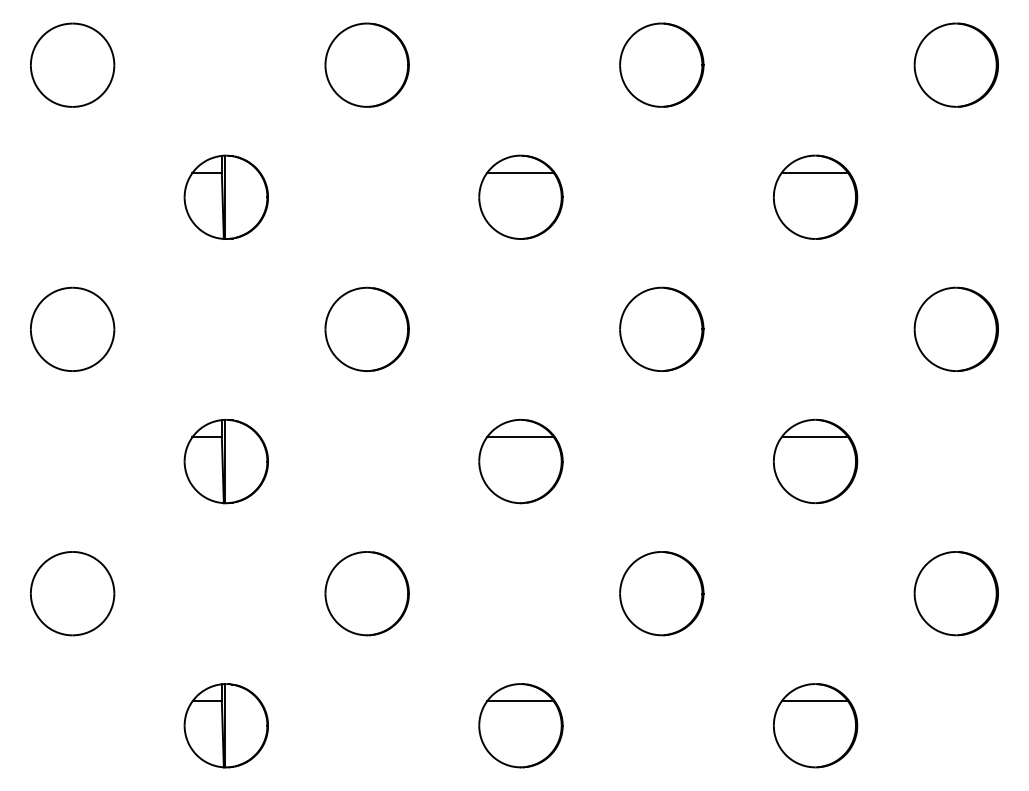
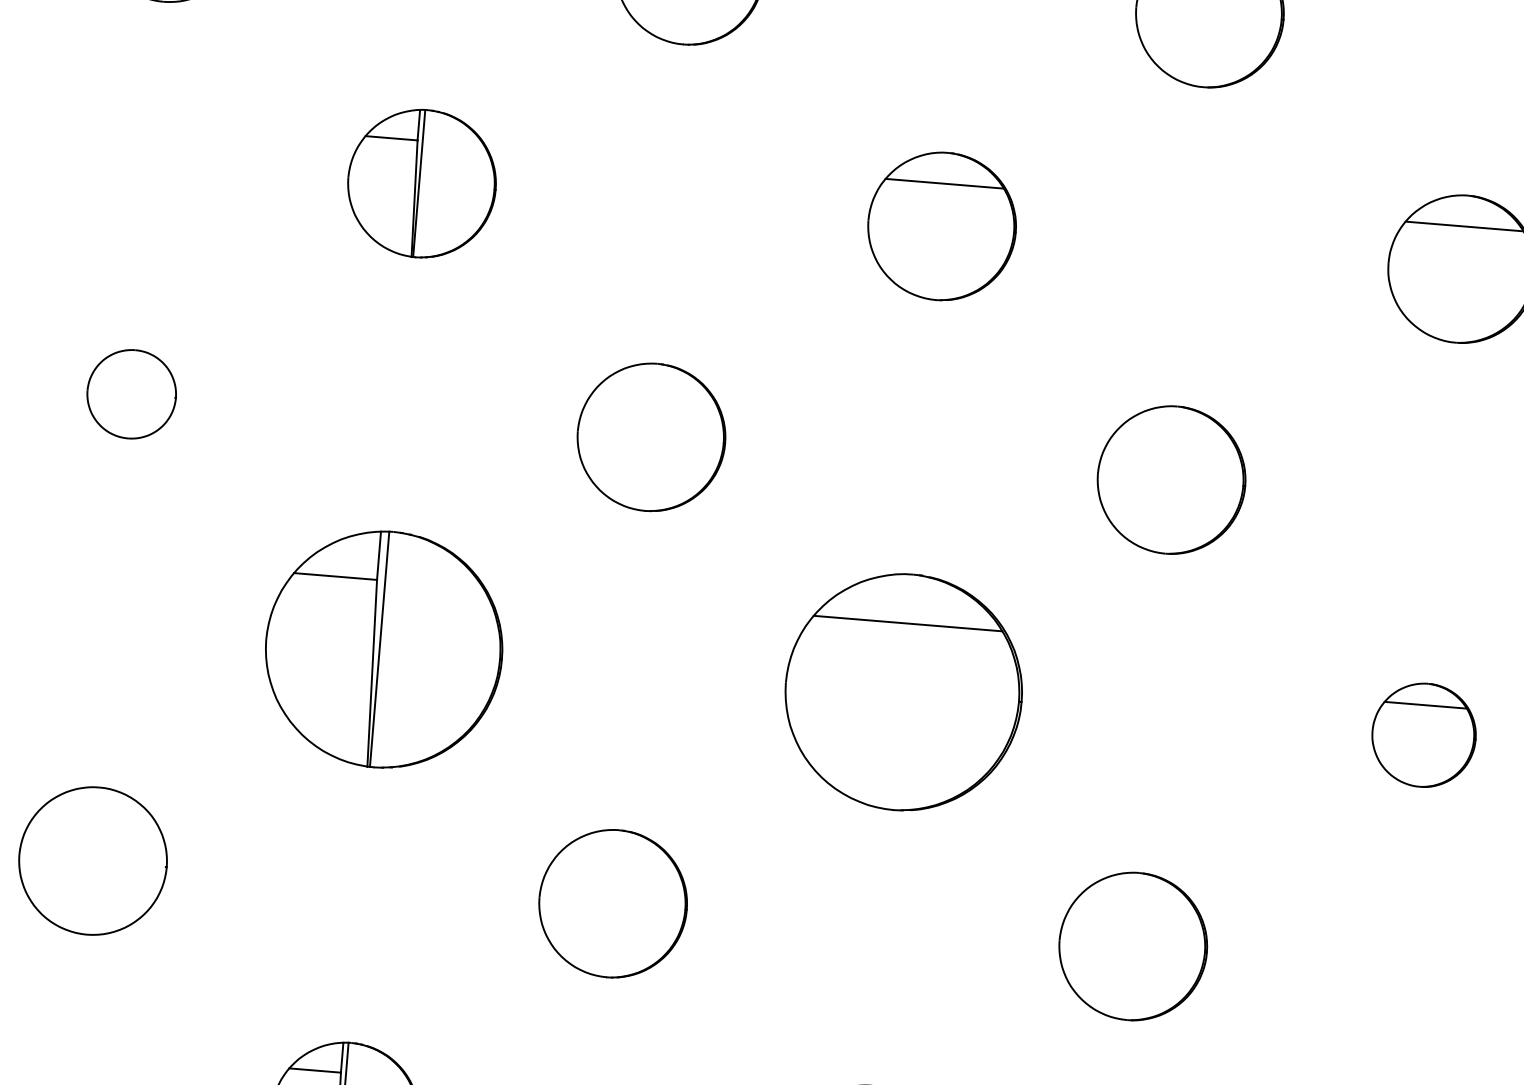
part: (72, 328) -> (131, 392), size x0.6
part: (815, 460) -> (1423, 733), size x0.7
part: (225, 461) -> (382, 649), size x1.6
part: (520, 461) -> (902, 692), size x1.6

